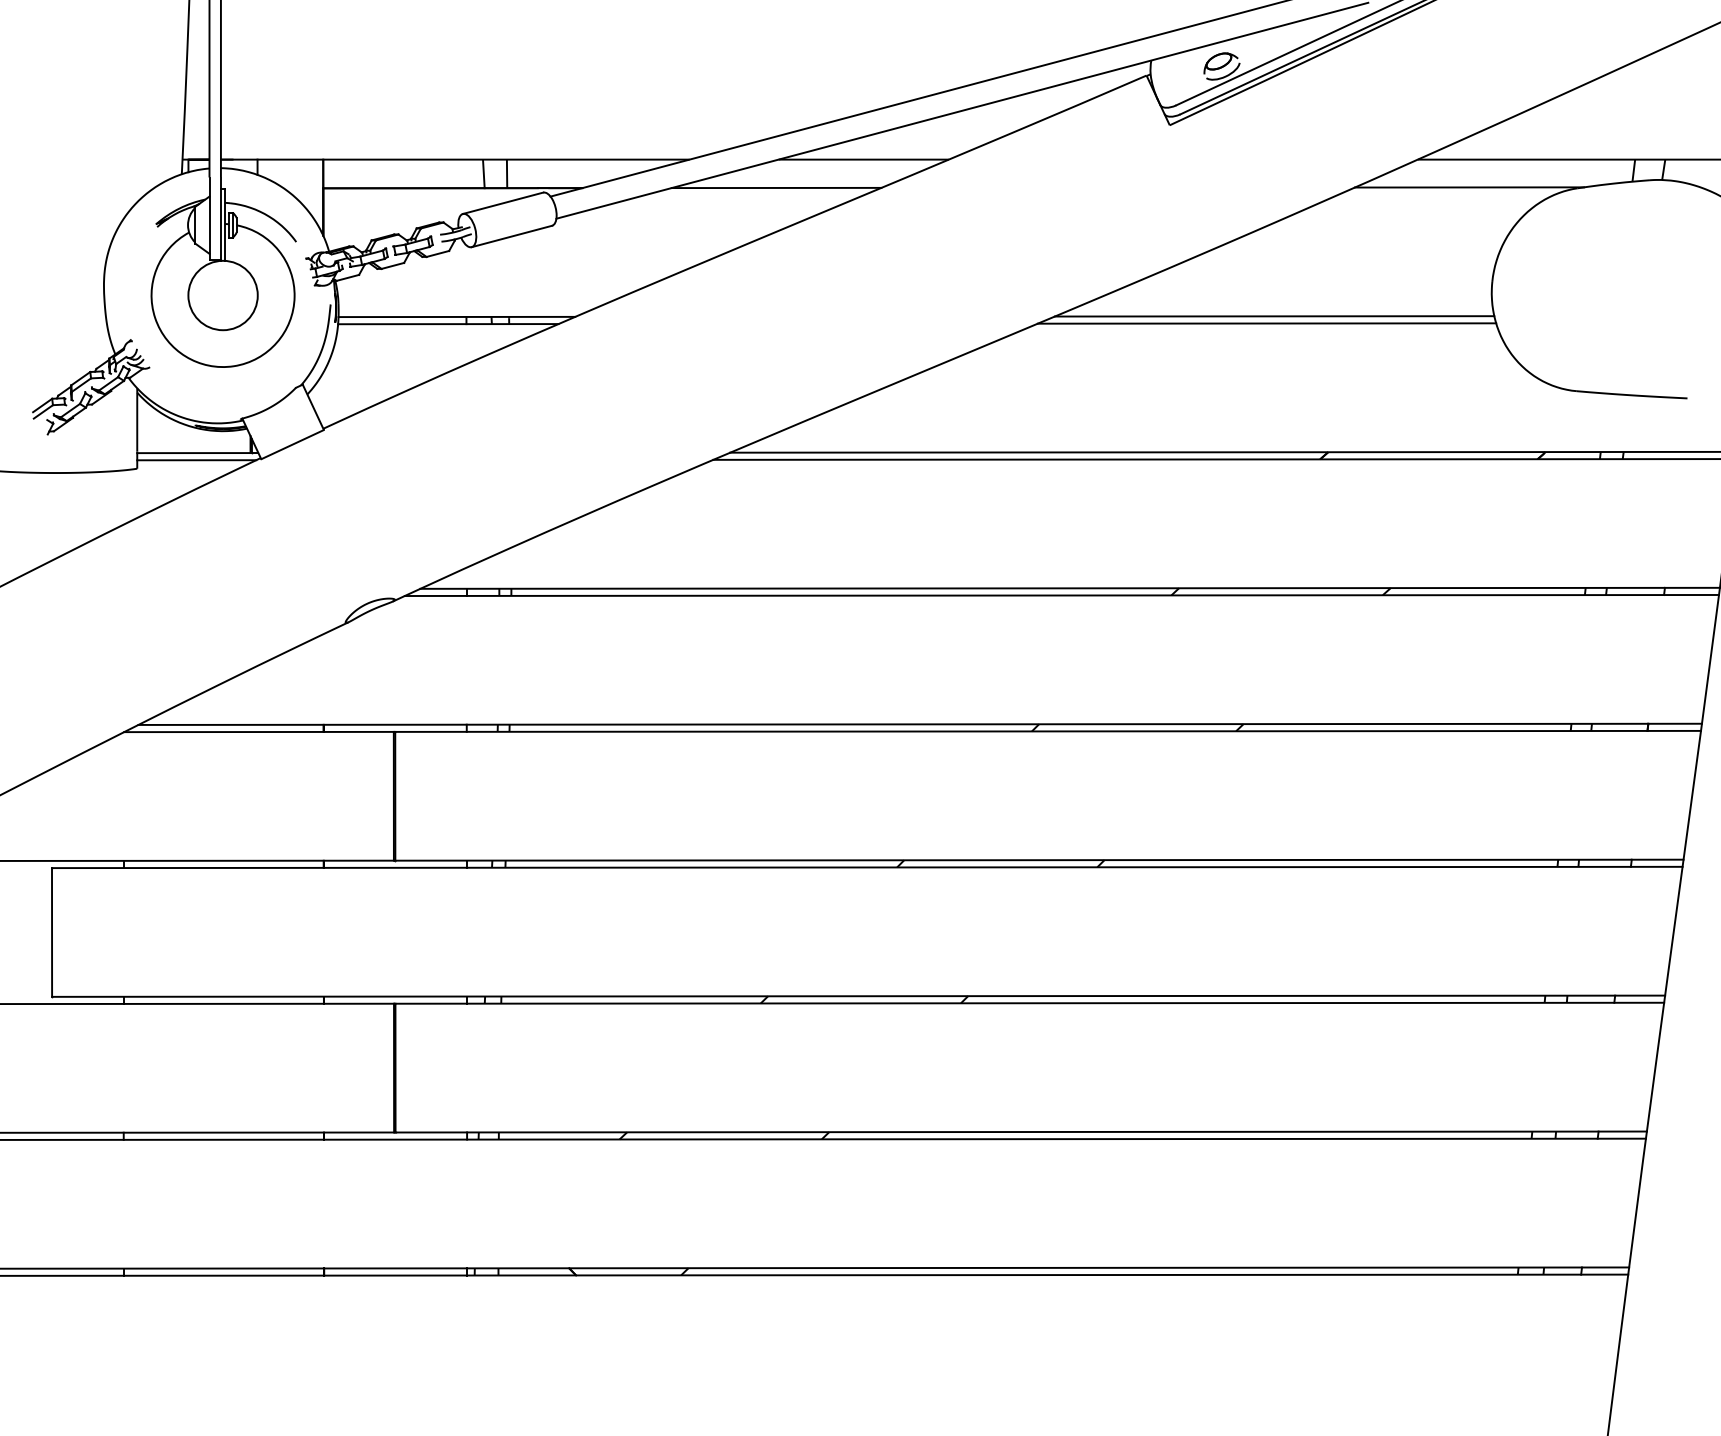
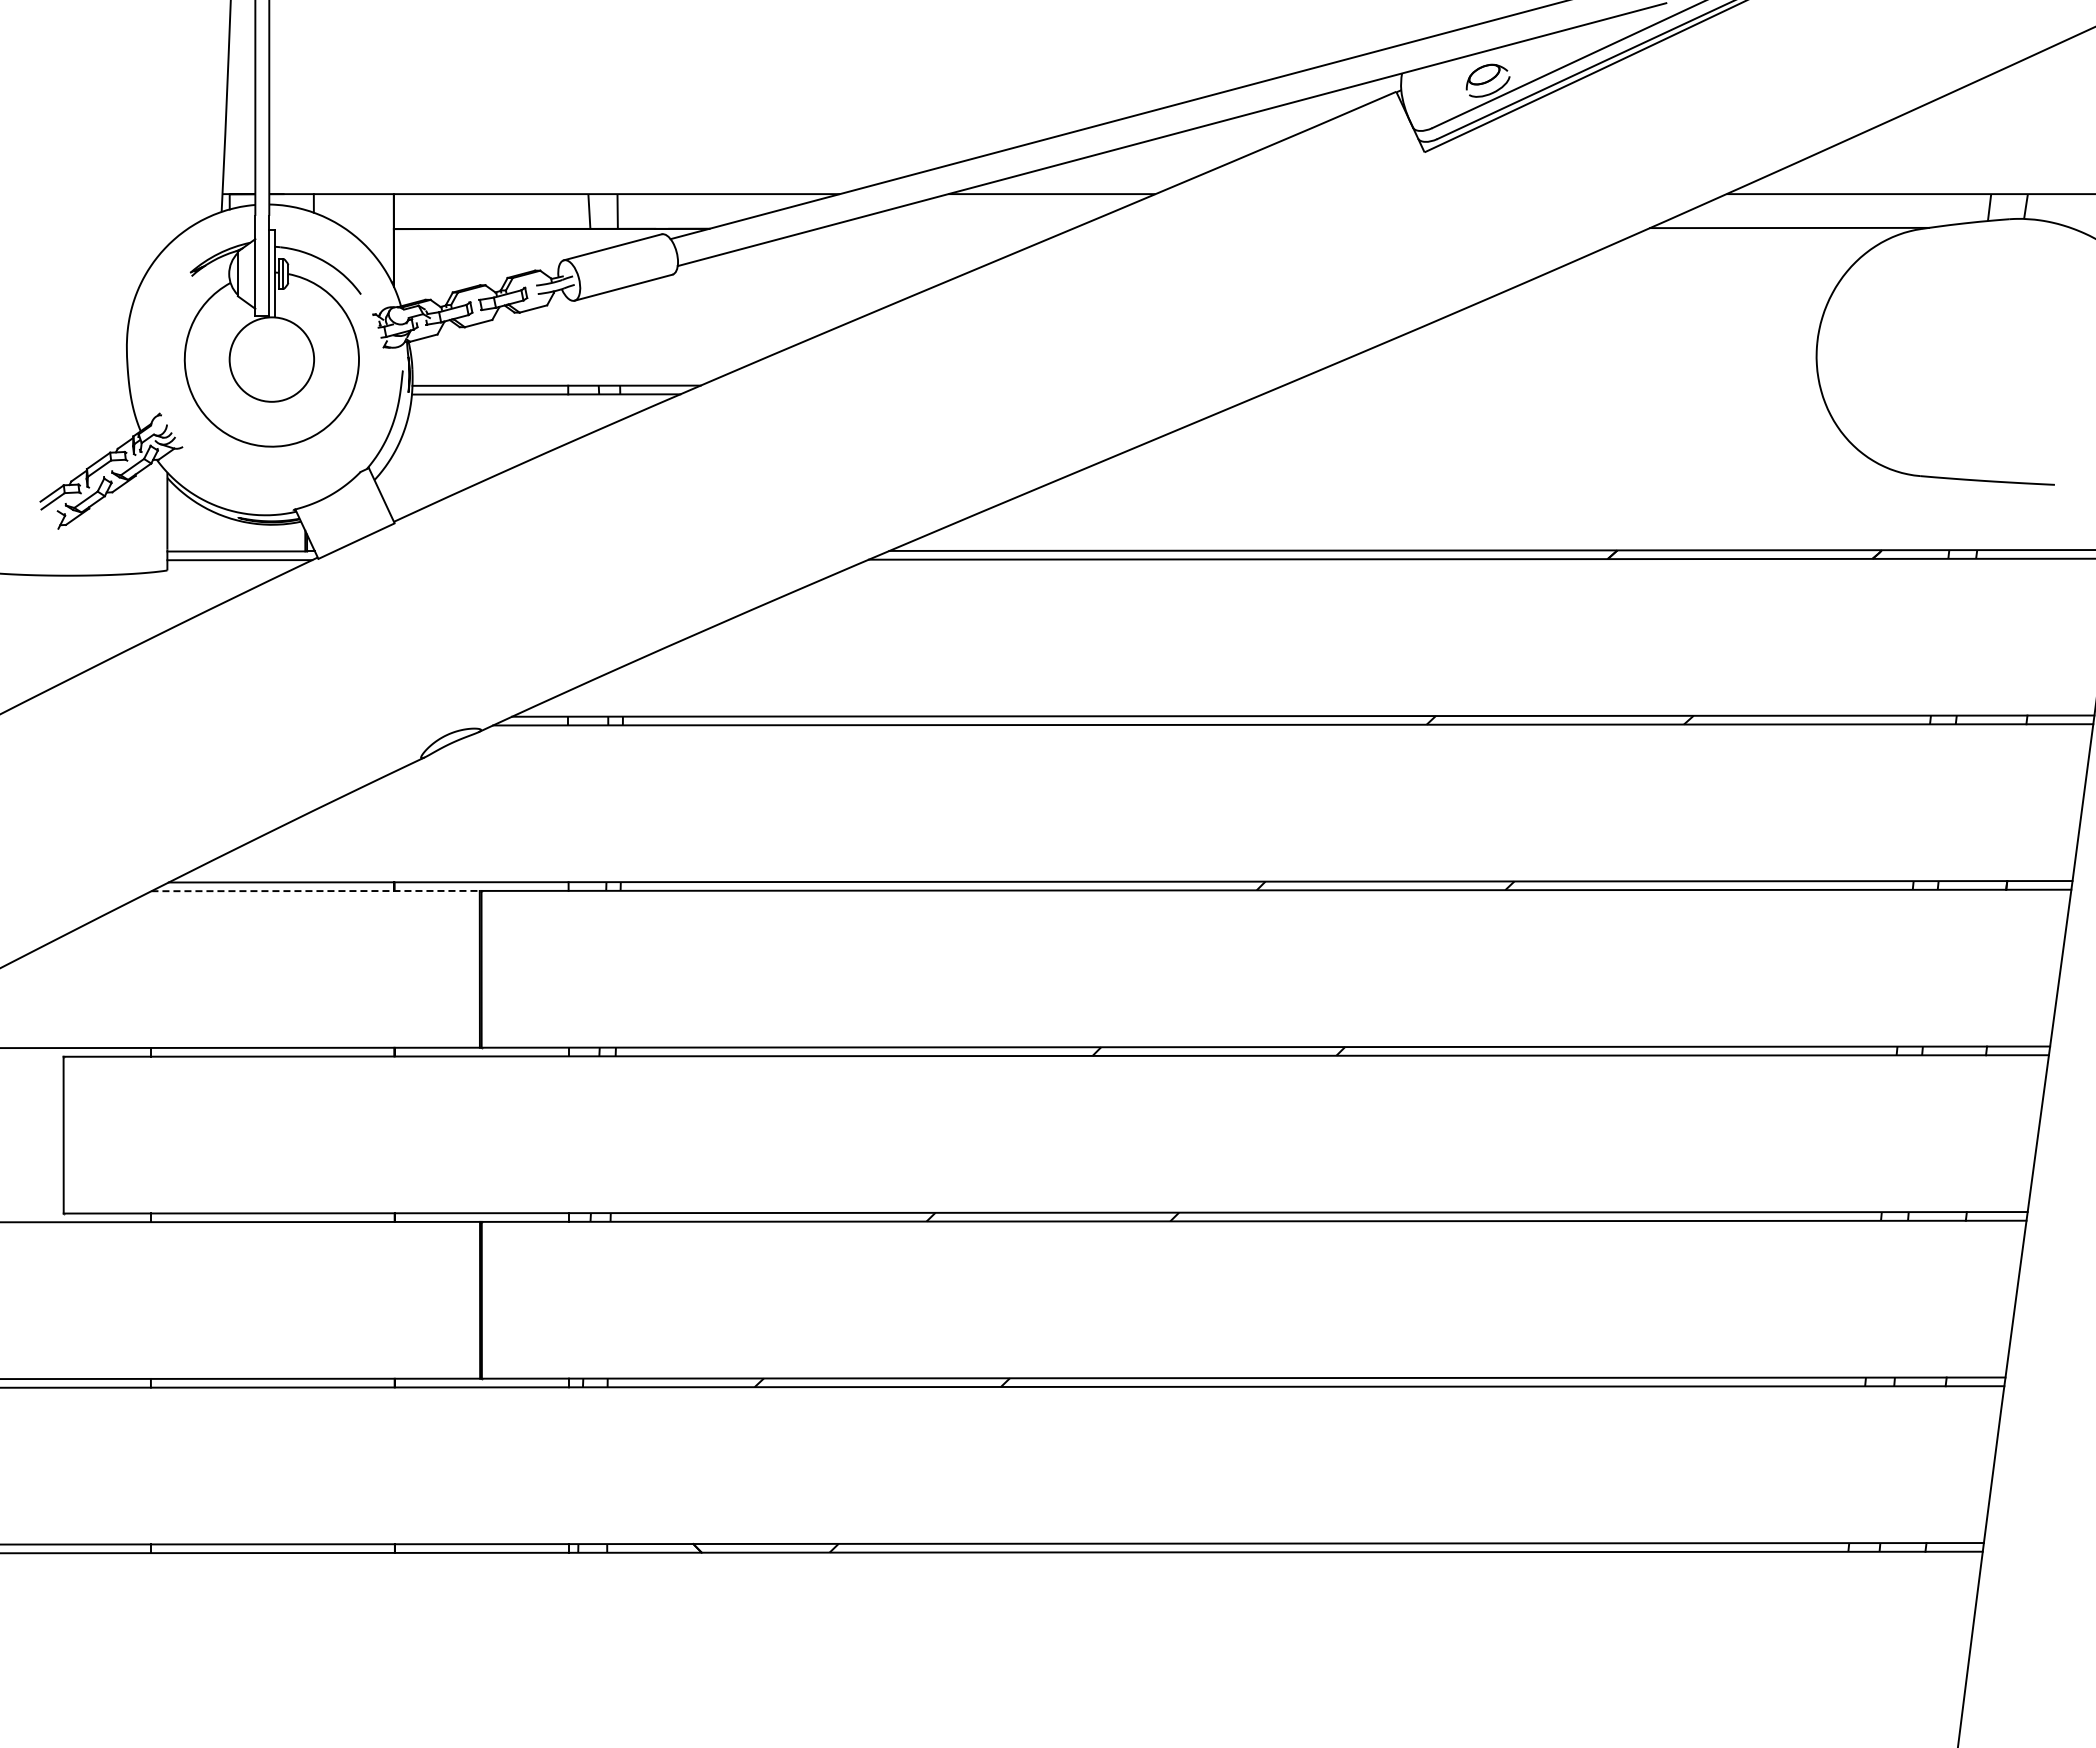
line: (776, 187) -> (945, 228), removed
line: (1274, 315) -> (1551, 384), removed
line: (1266, 323) -> (1542, 393), removed
line: (259, 732) -> (316, 891), solid -> dashed

